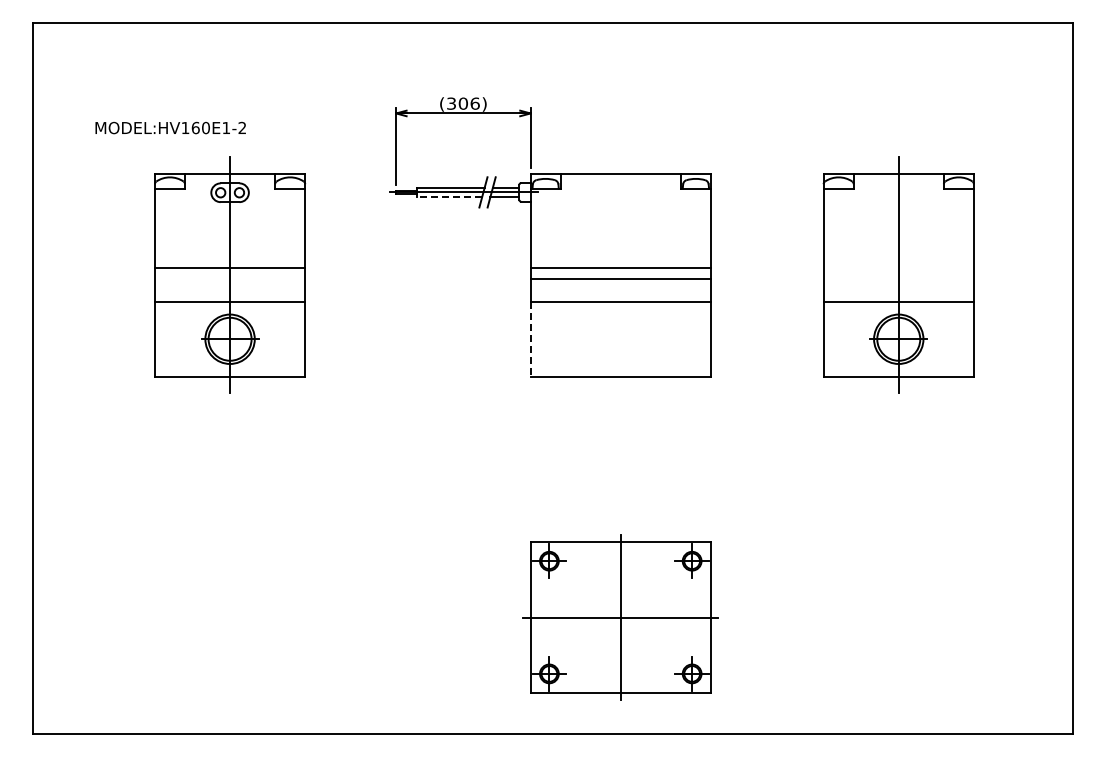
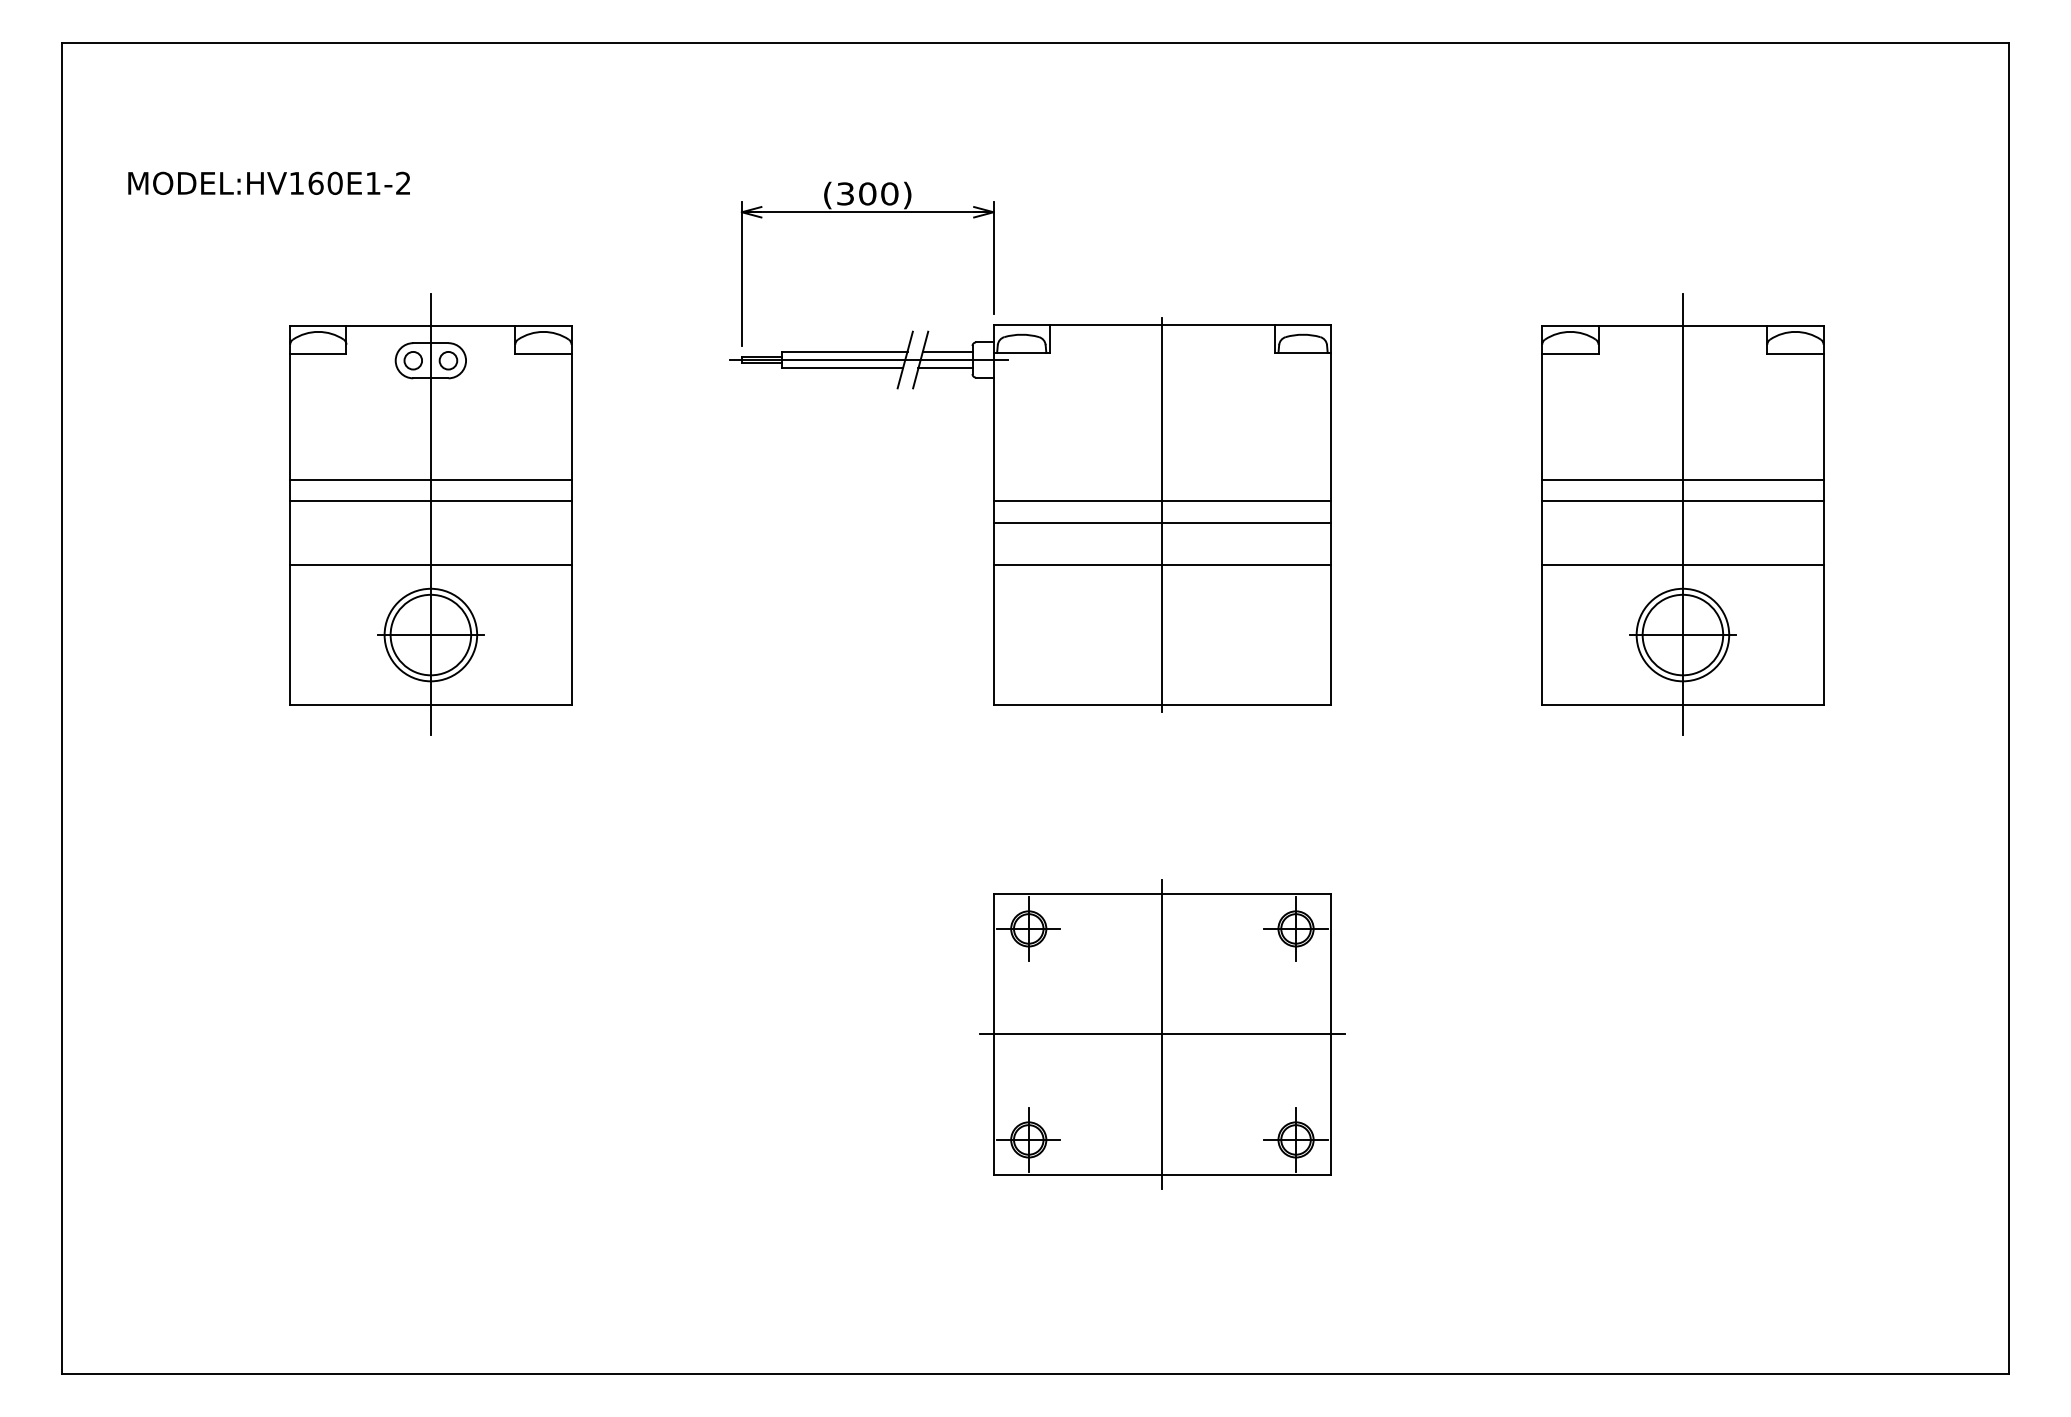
text: (474, 103) -> (888, 193), (306) -> (300)
text: (170, 127) -> (268, 182), moved
line: (449, 196) -> (841, 367), dashed -> solid
line: (229, 256) -> (429, 480), added
line: (898, 256) -> (1682, 480), added
line: (898, 267) -> (1682, 500), added
line: (620, 274) -> (1161, 513), added
line: (530, 339) -> (993, 635), dashed -> solid
part: (620, 617) -> (1161, 1034), moved

